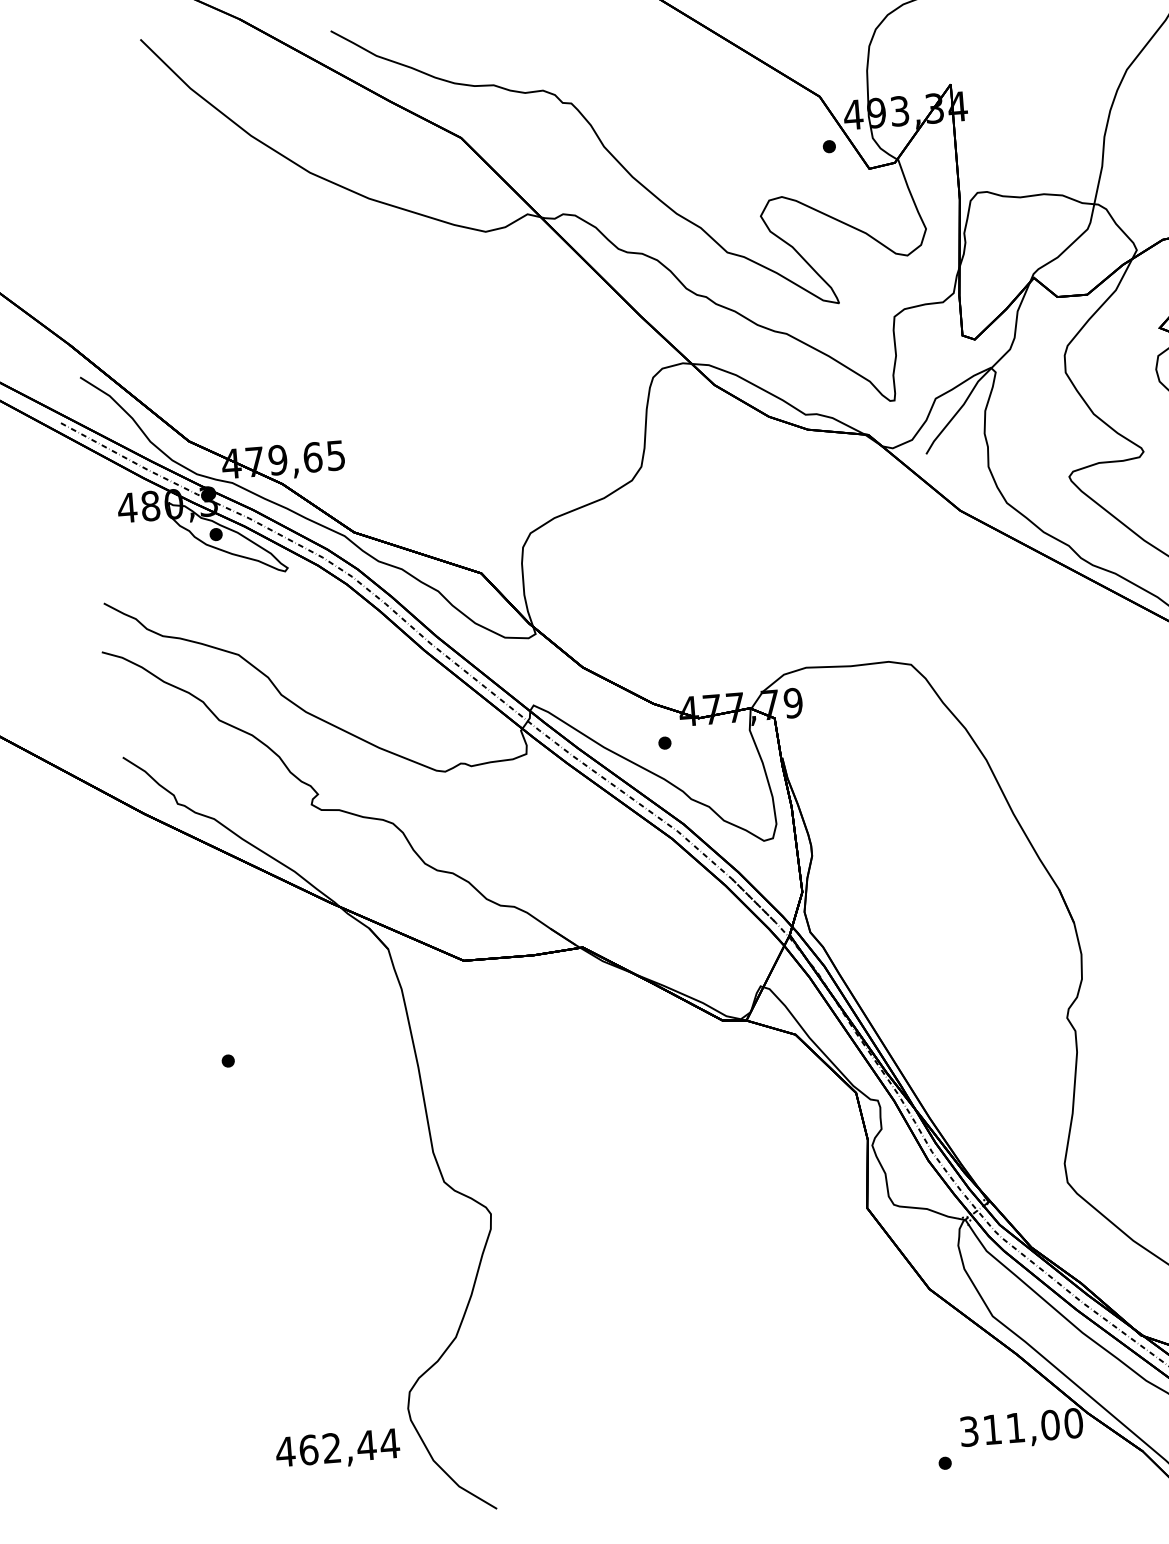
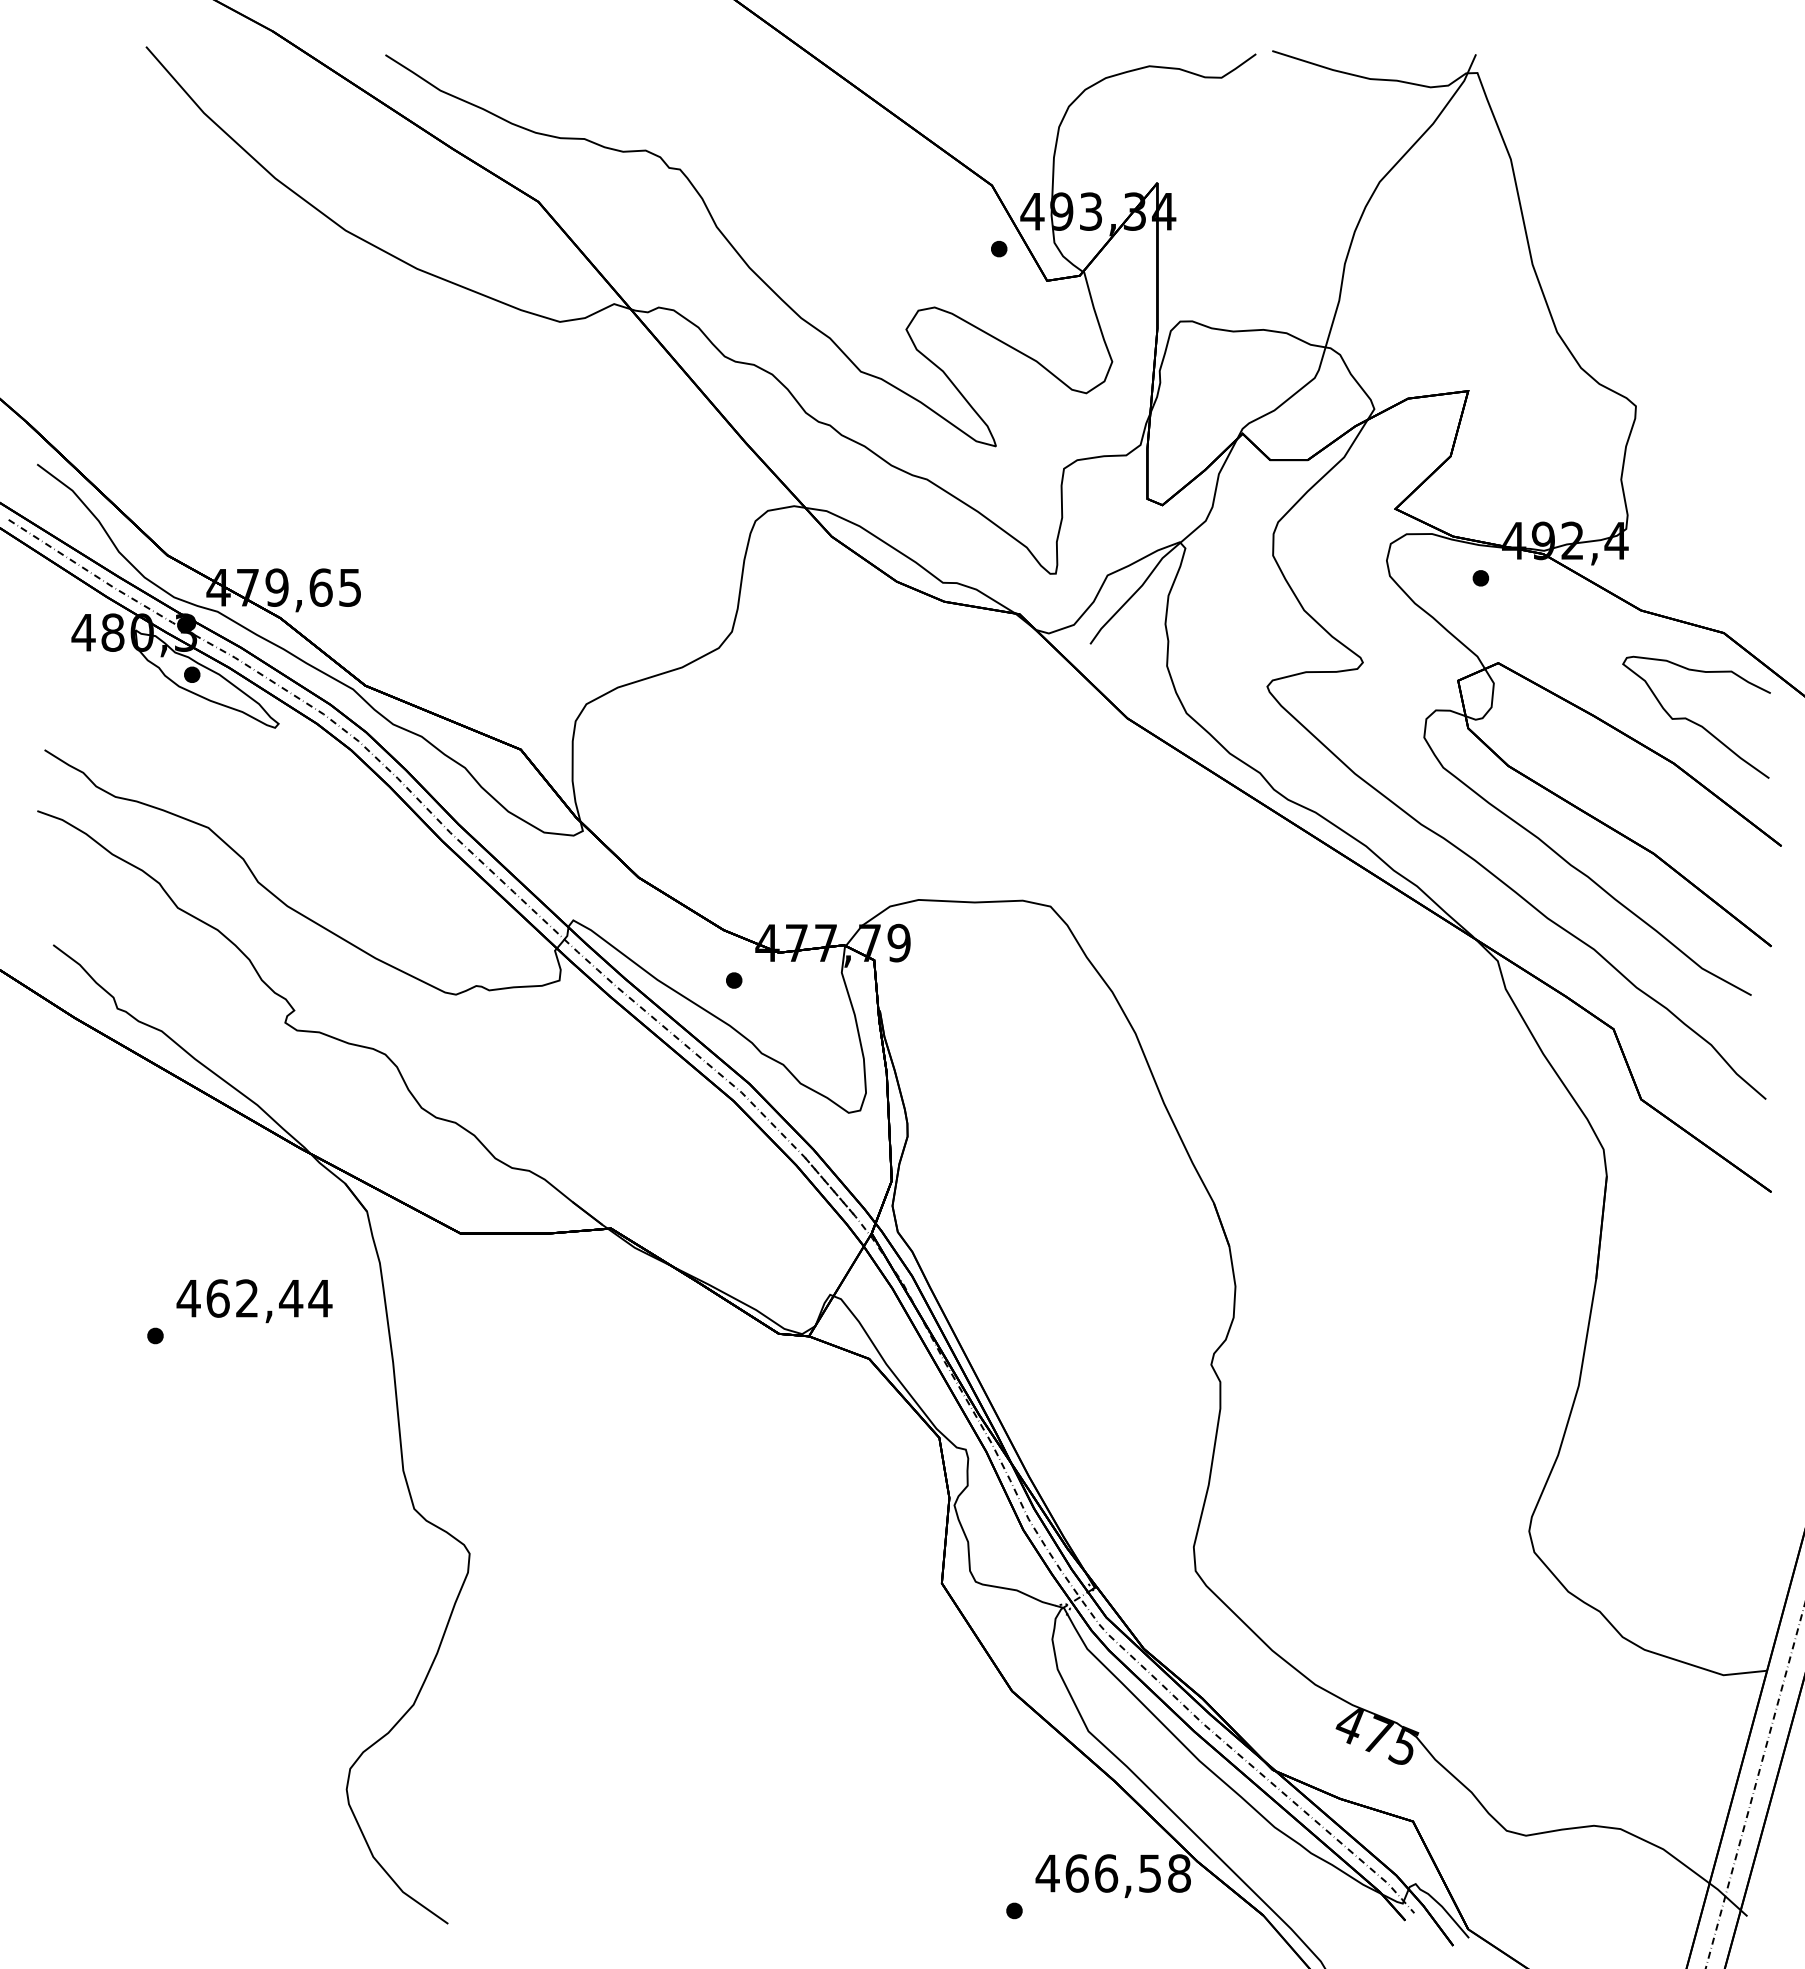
text: (1021, 1427) -> (1113, 1873), 311,00 -> 466,58
text: (337, 1450) -> (254, 1301), moved

